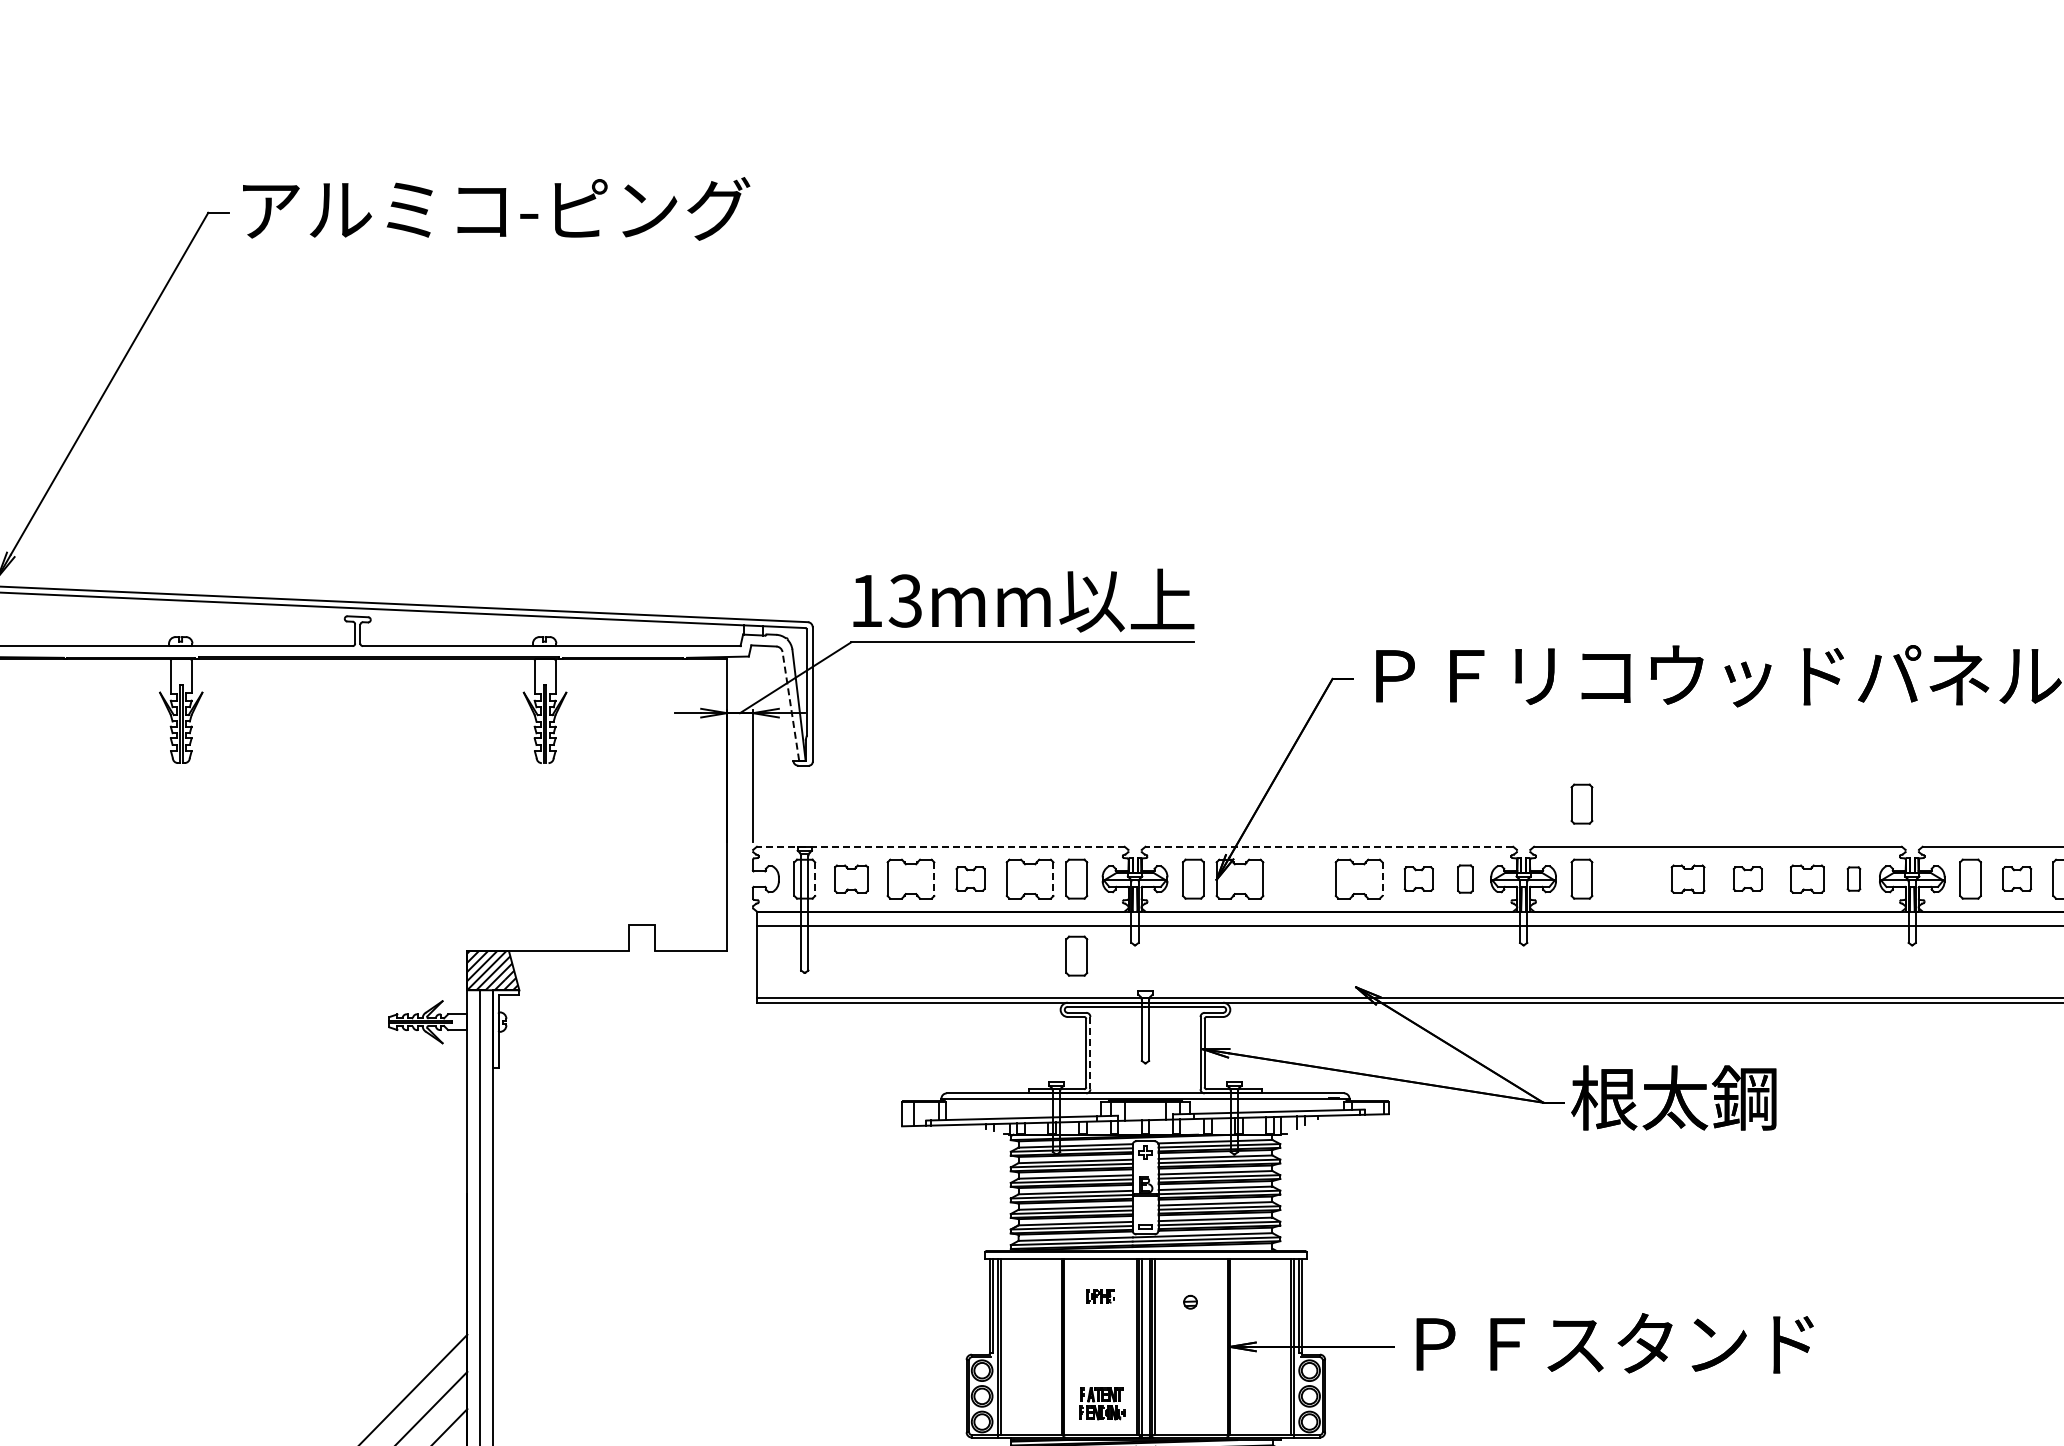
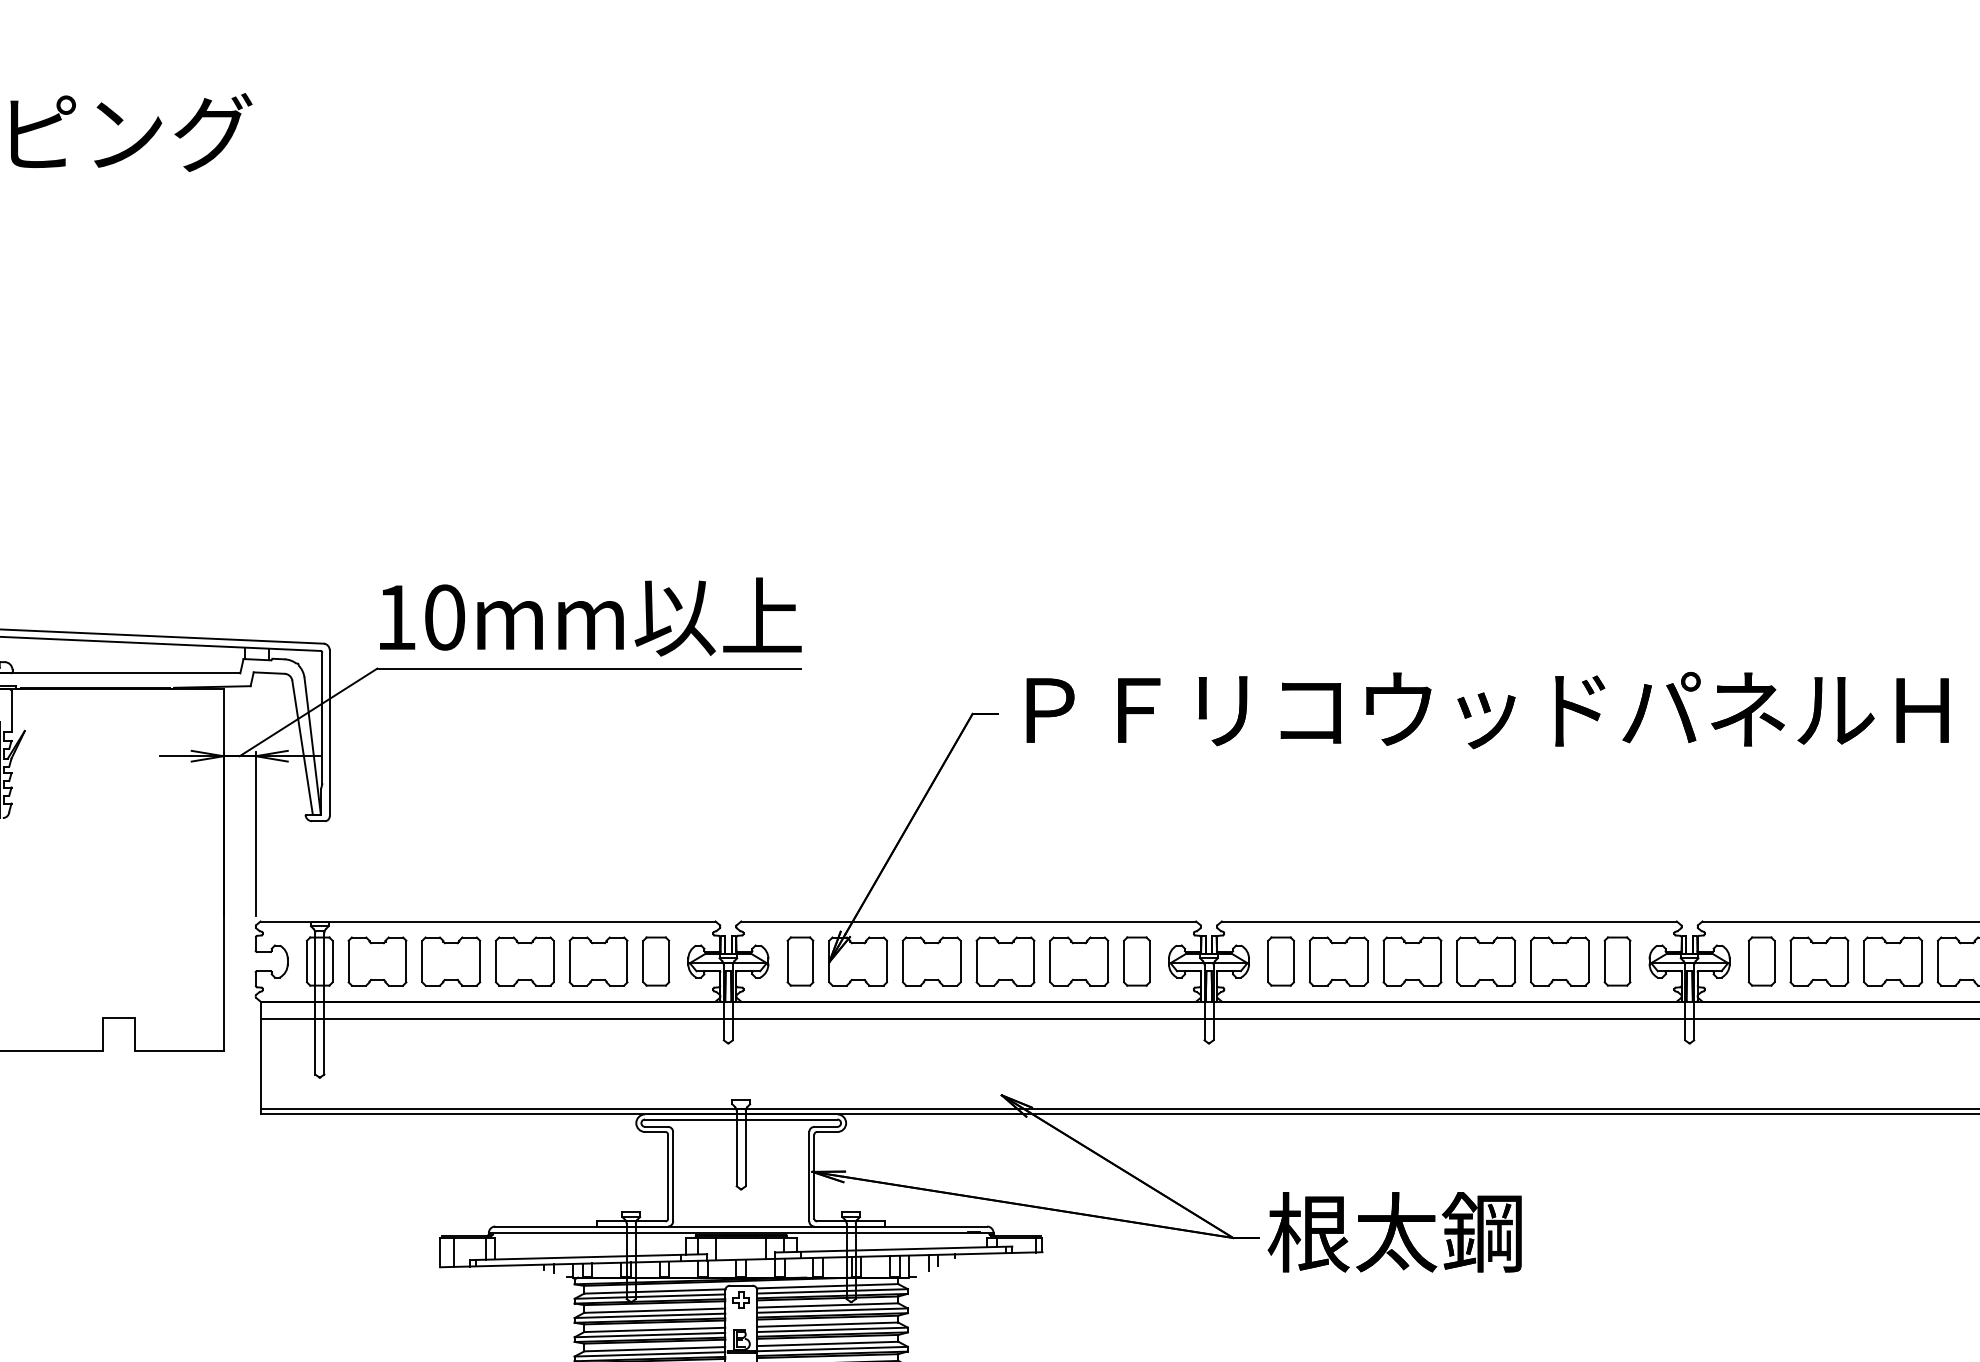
text: (905, 600) -> (444, 616), 13mm -> 10mm
line: (790, 706) -> (302, 747), dashed -> solid
part: (1581, 803) -> (1280, 867), removed
line: (940, 846) -> (487, 921), dashed -> solid
line: (1329, 846) -> (968, 921), dashed -> solid
part: (851, 878) -> (377, 960), size x1.43
part: (970, 878) -> (524, 960), size x1.67
part: (1299, 878) -> (931, 960), added
part: (1418, 878) -> (1078, 960), size x1.67
part: (1465, 878) -> (1137, 960), size x1.43
part: (1628, 878) -> (1338, 960), added
part: (1687, 878) -> (1411, 960), size x1.43
part: (1747, 878) -> (1485, 960), size x1.67
part: (1807, 878) -> (1560, 960), size x1.43
part: (1853, 878) -> (1616, 960), size x1.67
part: (2016, 878) -> (1818, 960), size x1.67
line: (815, 879) -> (333, 961), dashed -> solid
line: (934, 879) -> (480, 961), dashed -> solid
line: (1053, 879) -> (627, 961), dashed -> solid
line: (1382, 879) -> (1034, 961), dashed -> solid
part: (1076, 955) -> (655, 1055), removed
line: (1090, 1053) -> (673, 1177), dashed -> solid

